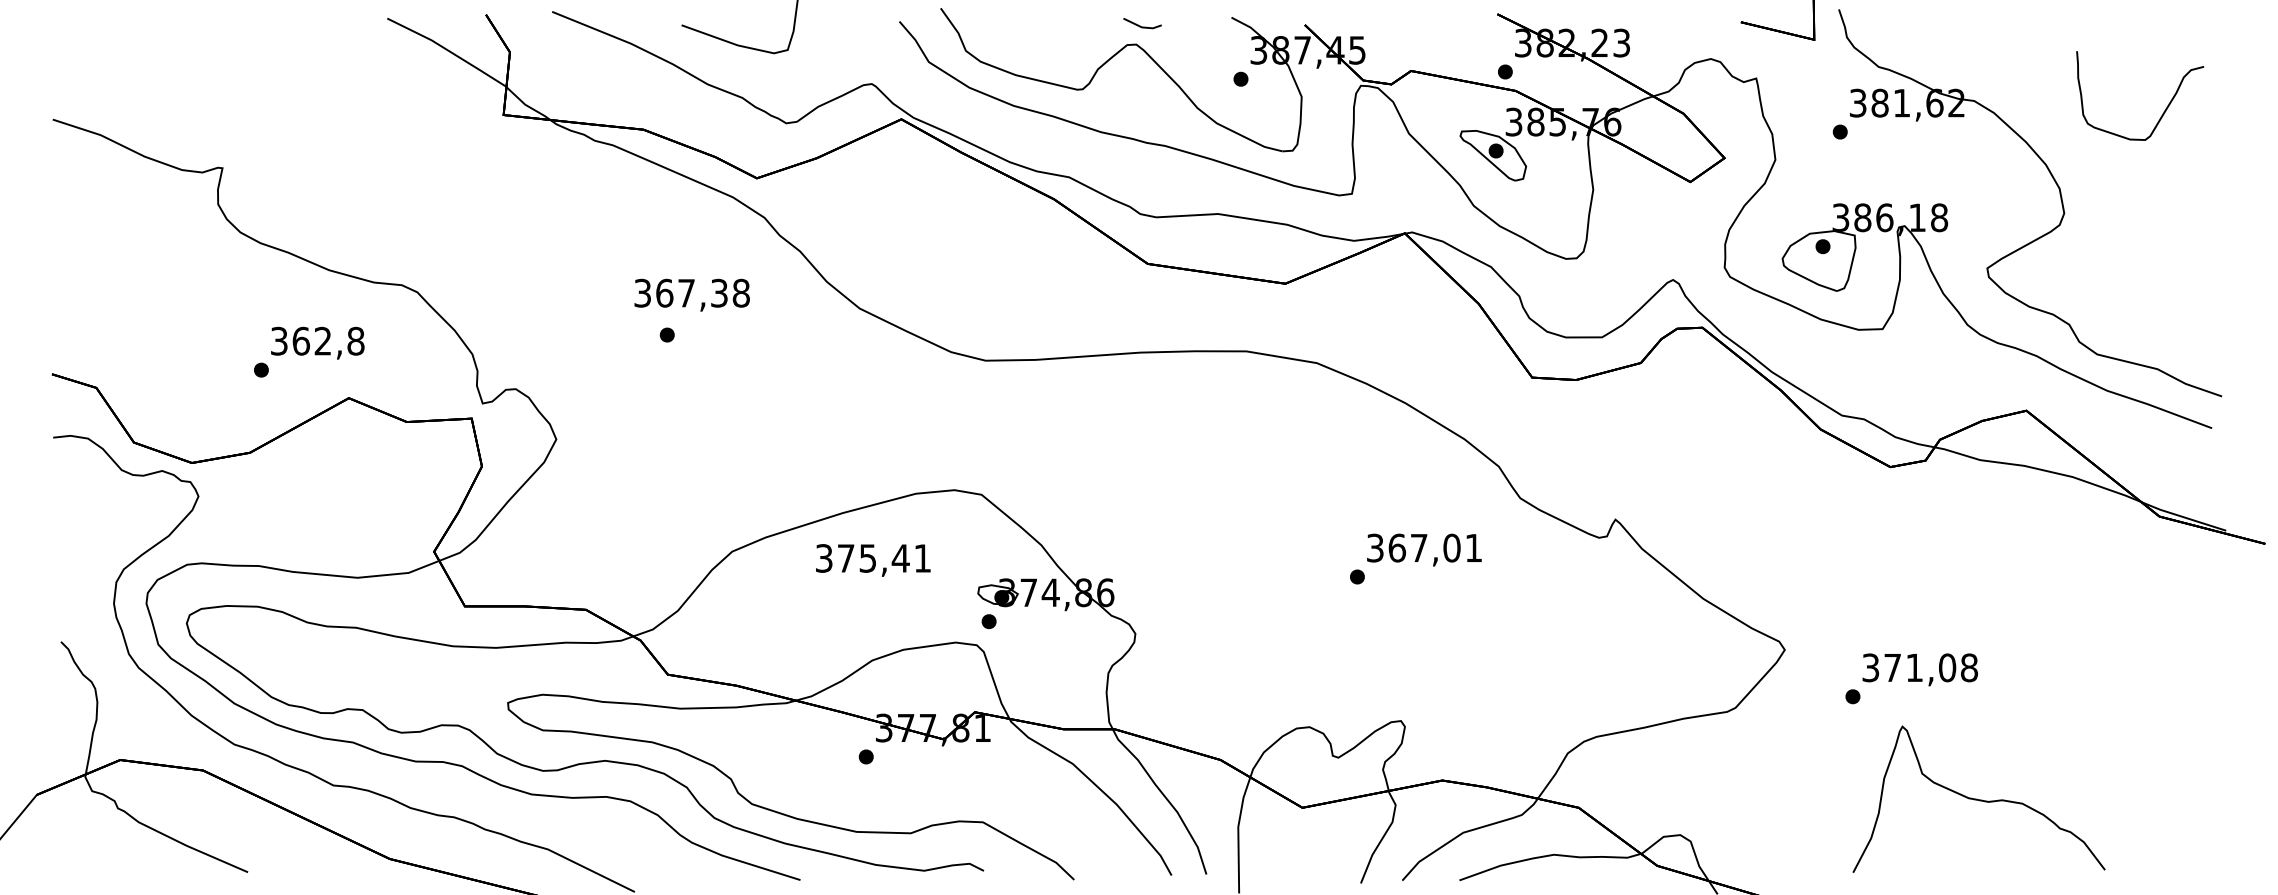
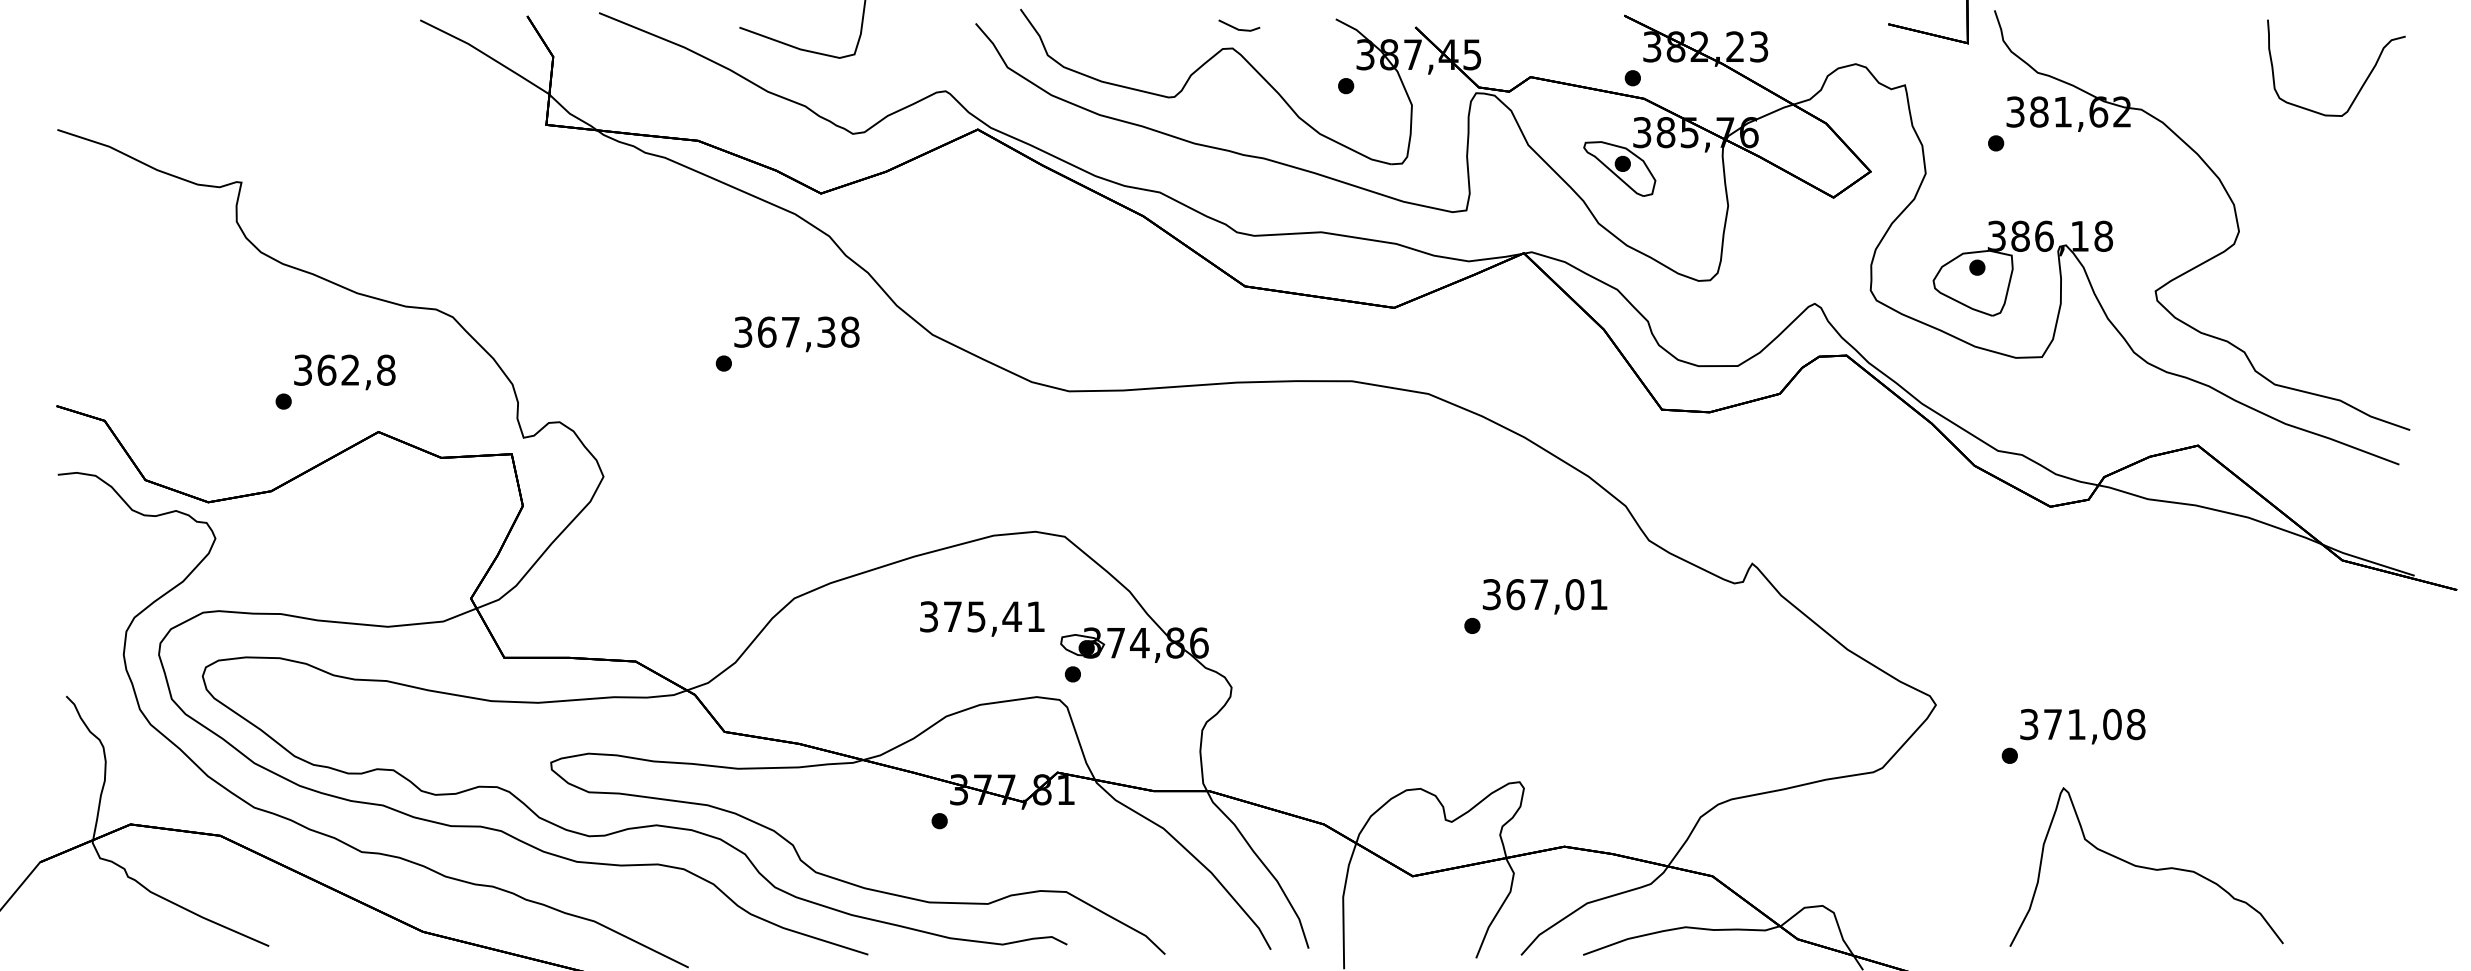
part: (2165, 109) -> (2363, 82), moved
text: (691, 295) -> (796, 334), moved
text: (873, 559) -> (982, 618), moved

